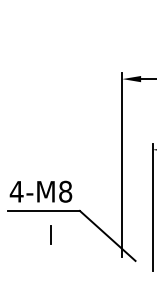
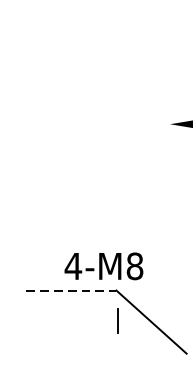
line: (122, 165) -> (170, 233), removed
text: (40, 191) -> (103, 266), moved
line: (44, 210) -> (71, 289), solid -> dashed
line: (50, 234) -> (117, 320), moved

